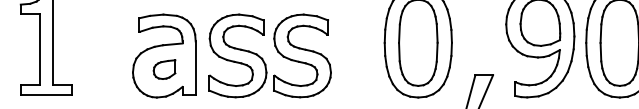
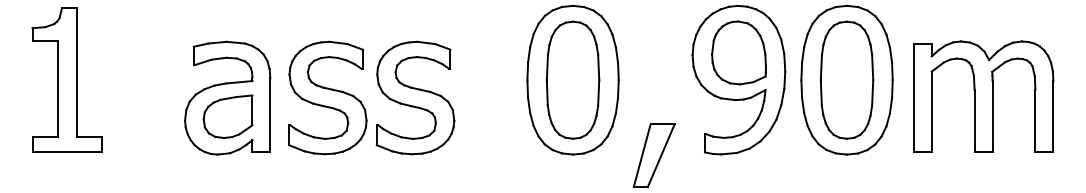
part: (164, 69) -> (227, 116), size x1.67

